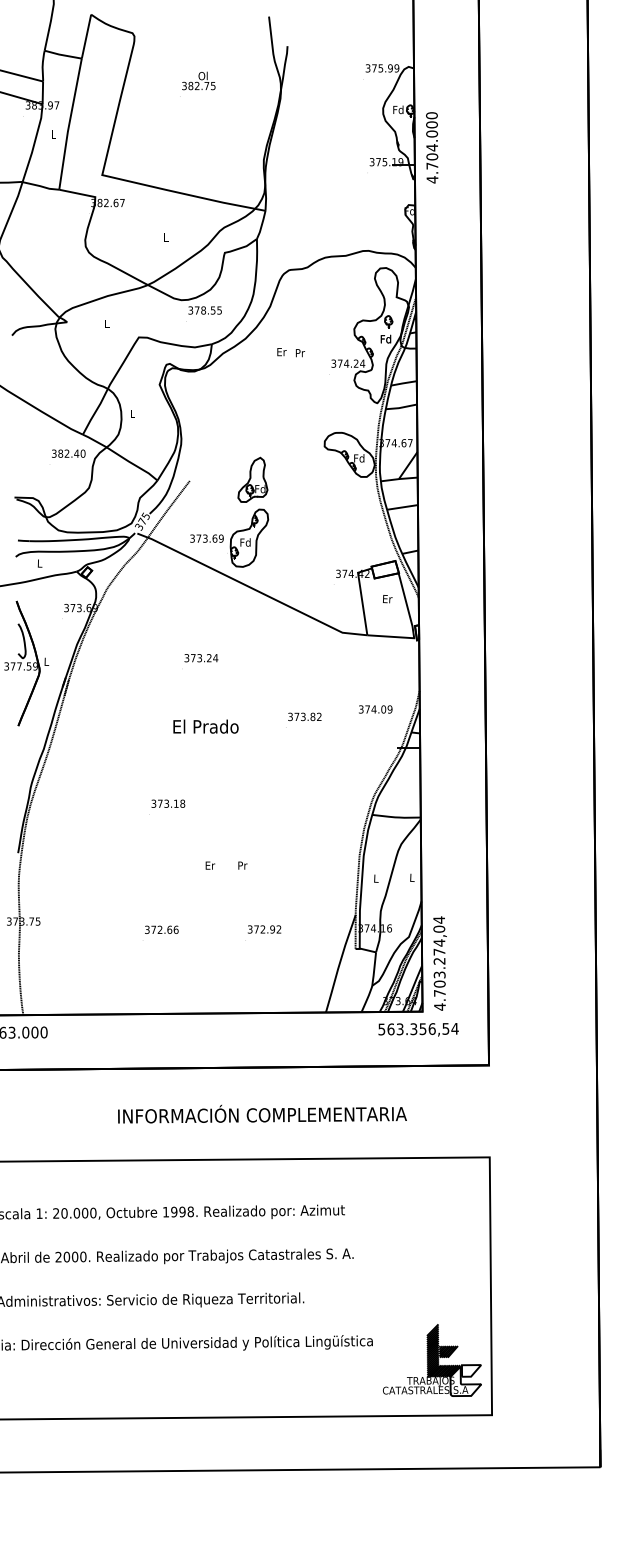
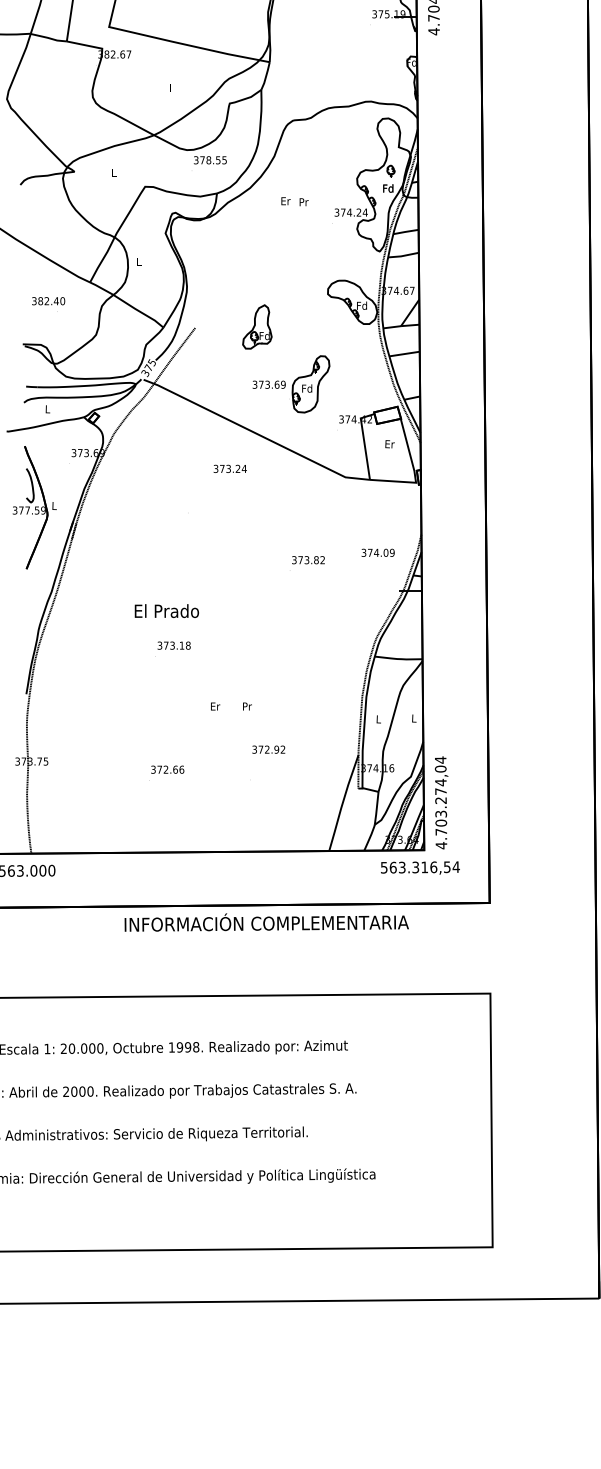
text: (68, 453) -> (48, 300), moved
part: (229, 537) -> (291, 383), moved
text: (201, 658) -> (230, 469), moved
text: (205, 726) -> (166, 610), moved
text: (264, 929) -> (268, 749), moved
text: (422, 1029) -> (424, 867), 563.356,54 -> 563.316,54
text: (262, 1113) -> (266, 921), moved
part: (432, 1360) -> (434, 1193), removed

